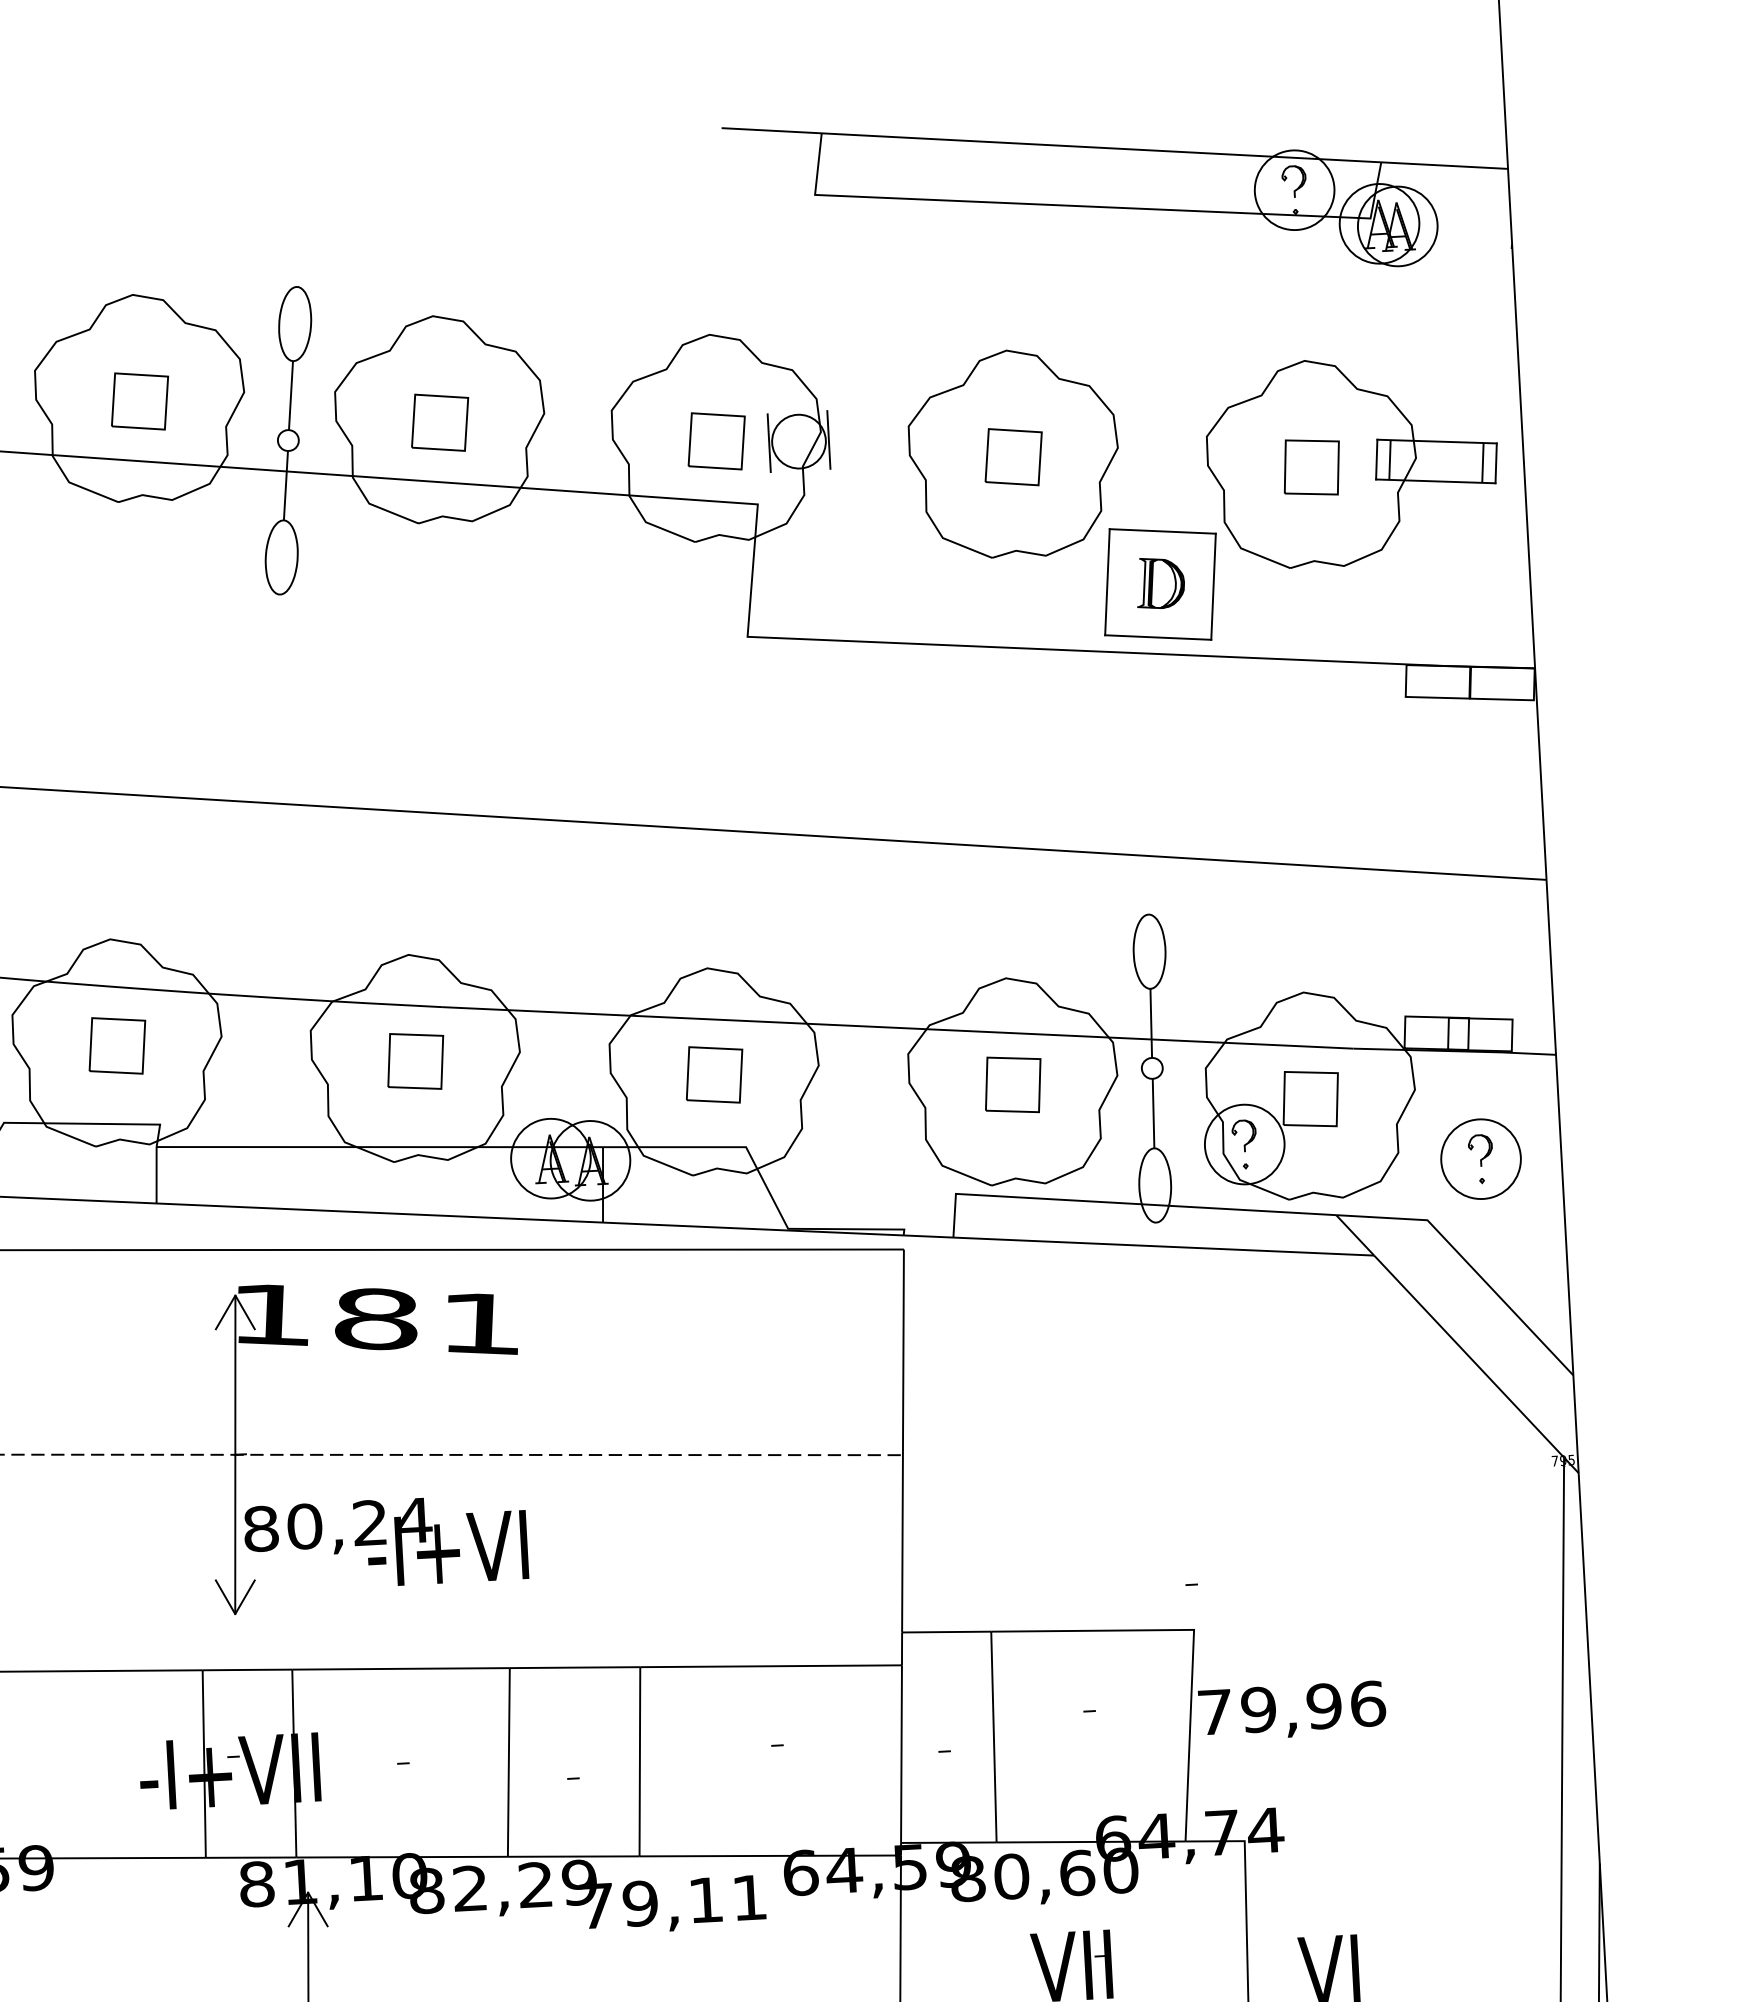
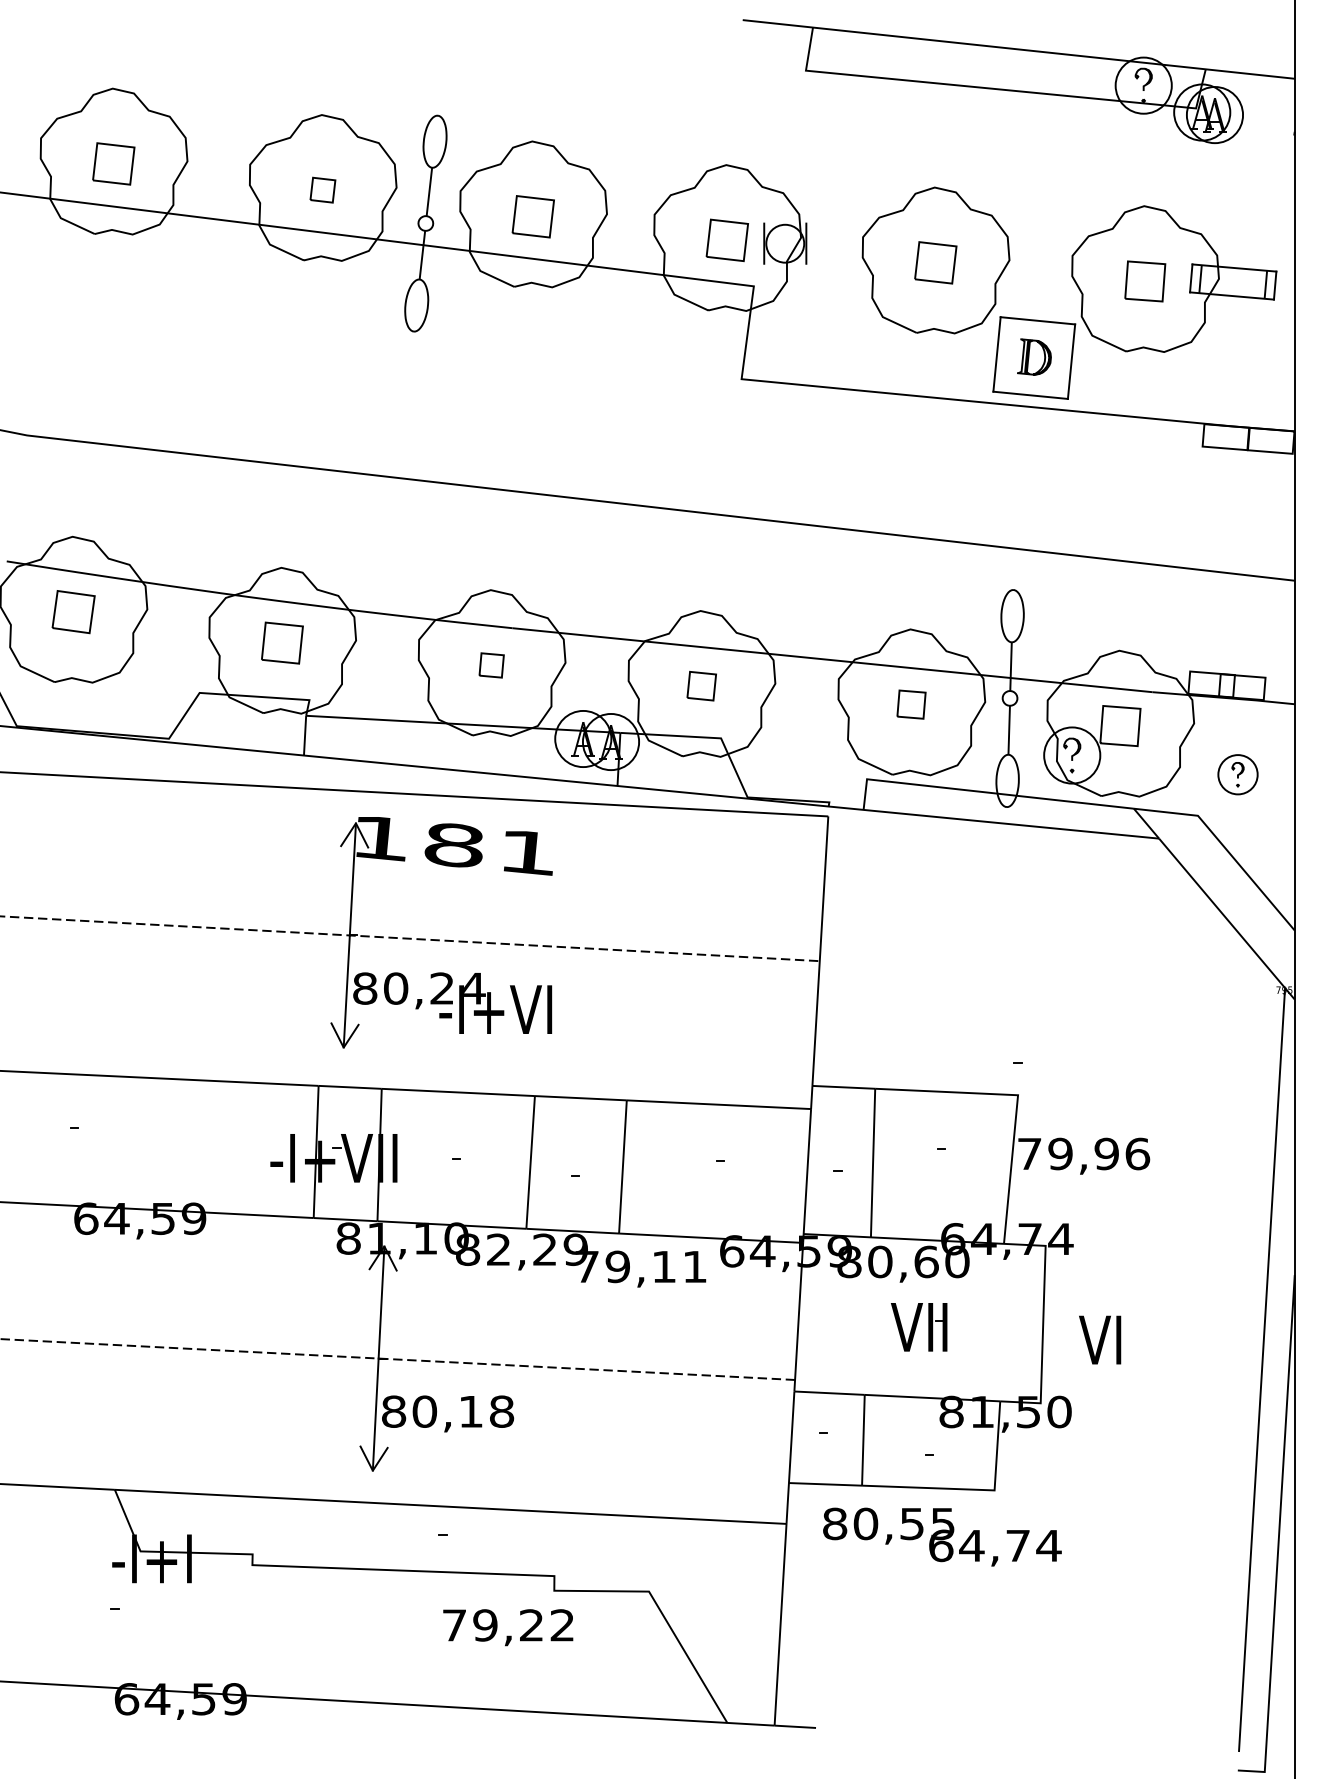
part: (139, 400) -> (322, 189), size x0.6
part: (415, 1061) -> (491, 665), size x0.6
part: (714, 1073) -> (701, 685), size x0.7
part: (1013, 1084) -> (911, 704), size x0.7
part: (1480, 1158) -> (1237, 774), size x0.7

